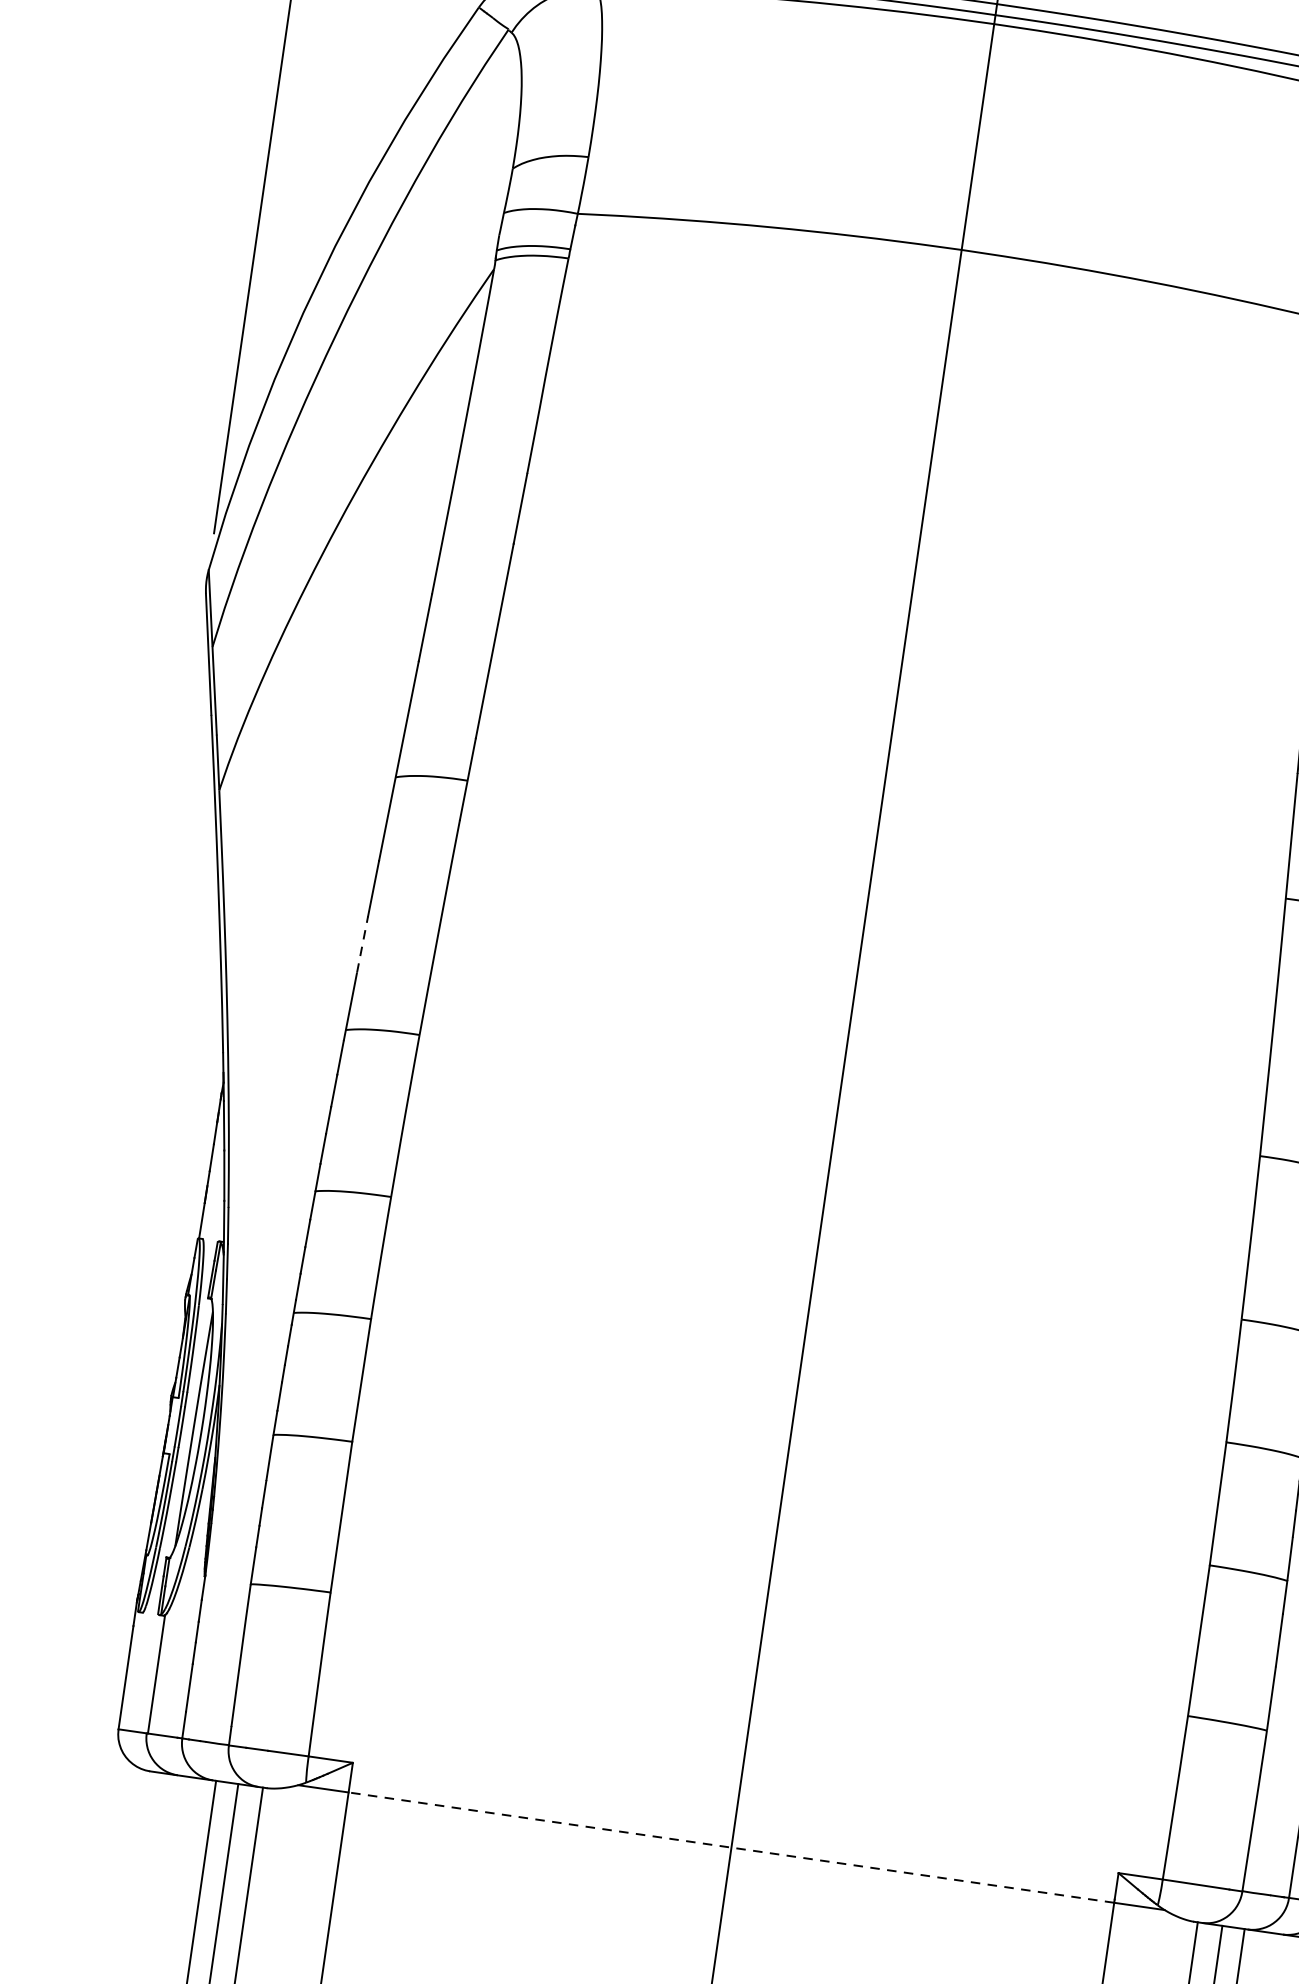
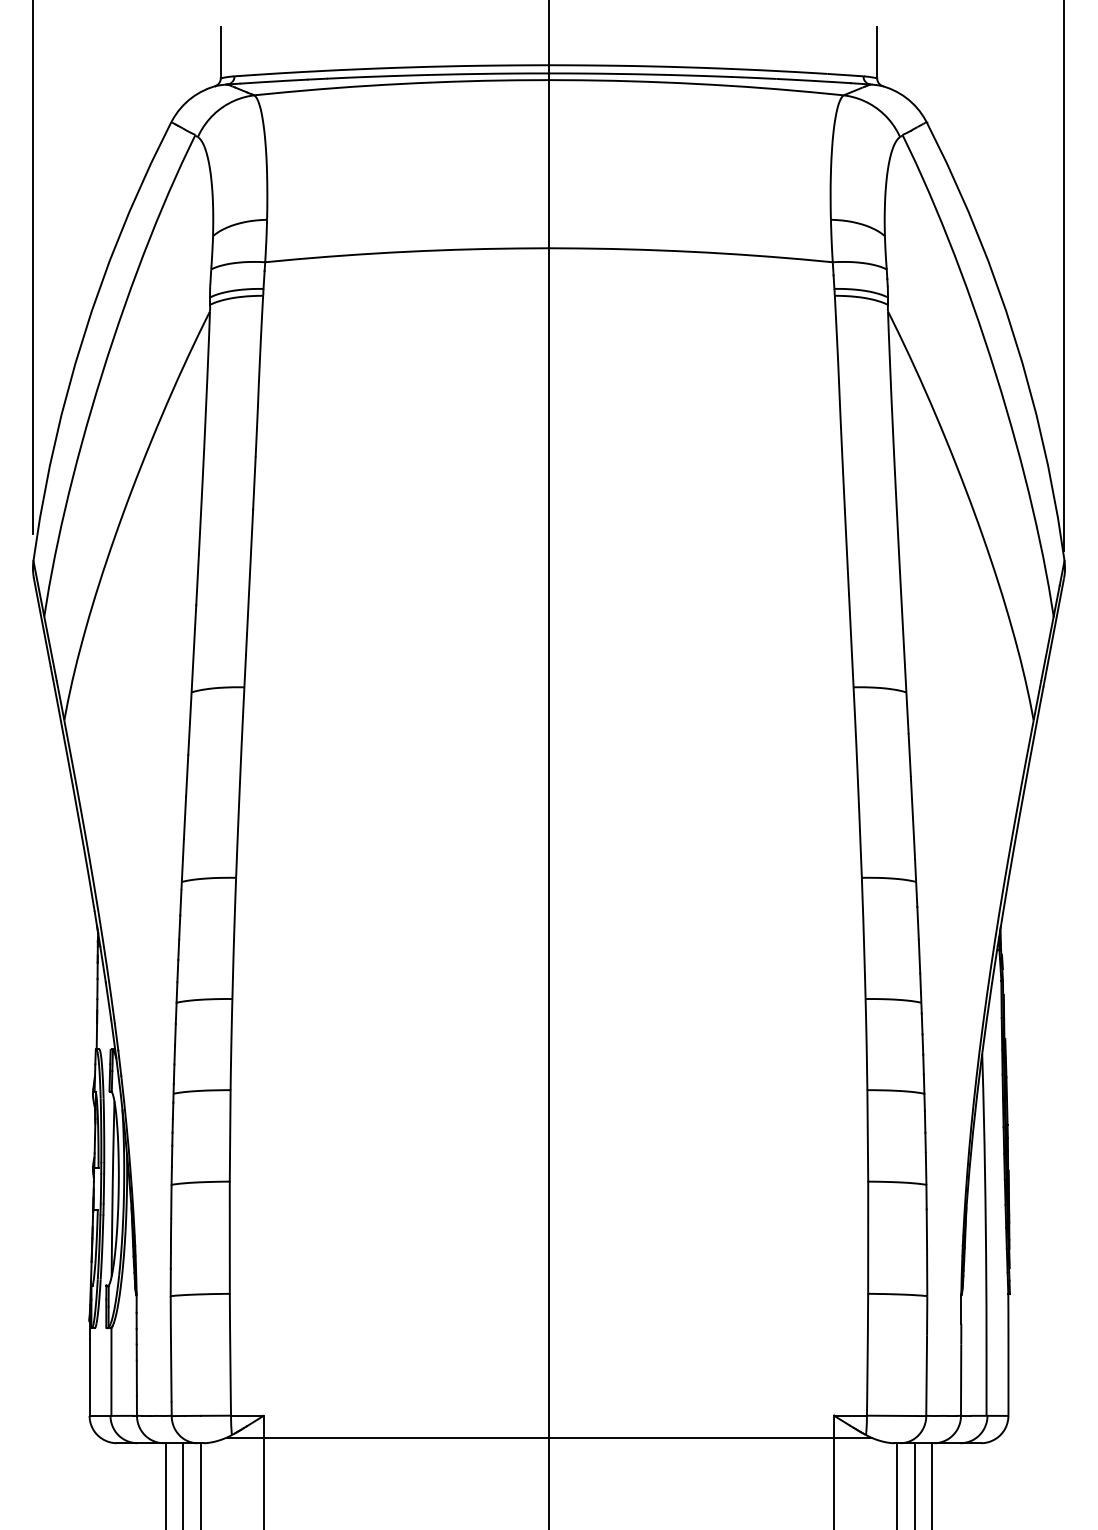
line: (363, 944) -> (185, 817), dashed -> solid
line: (730, 1847) -> (548, 1437), dashed -> solid

